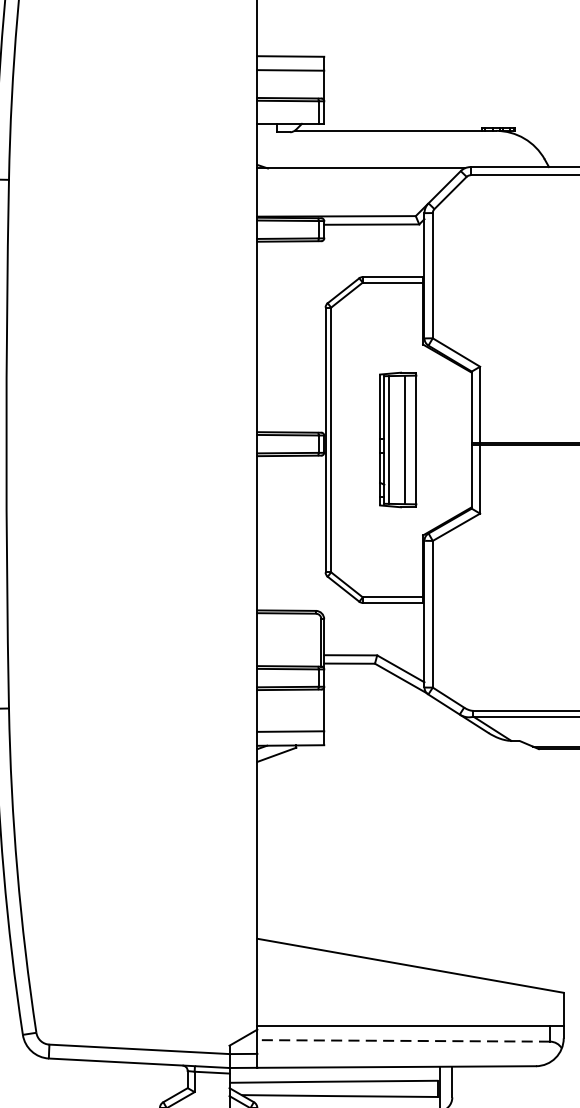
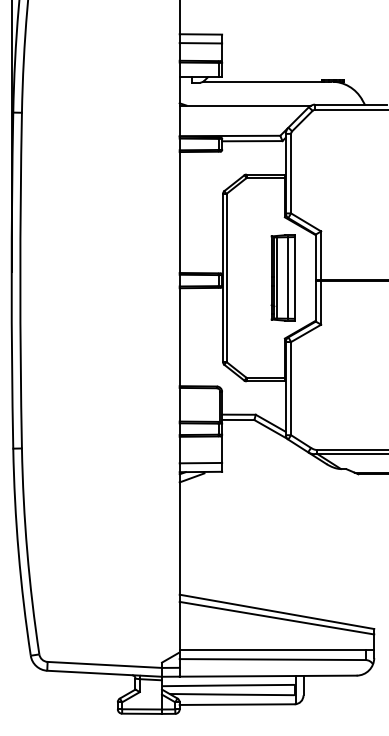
part: (397, 439) -> (282, 277), moved
line: (409, 974) -> (276, 617), added
line: (403, 1040) -> (272, 659), dashed -> solid

